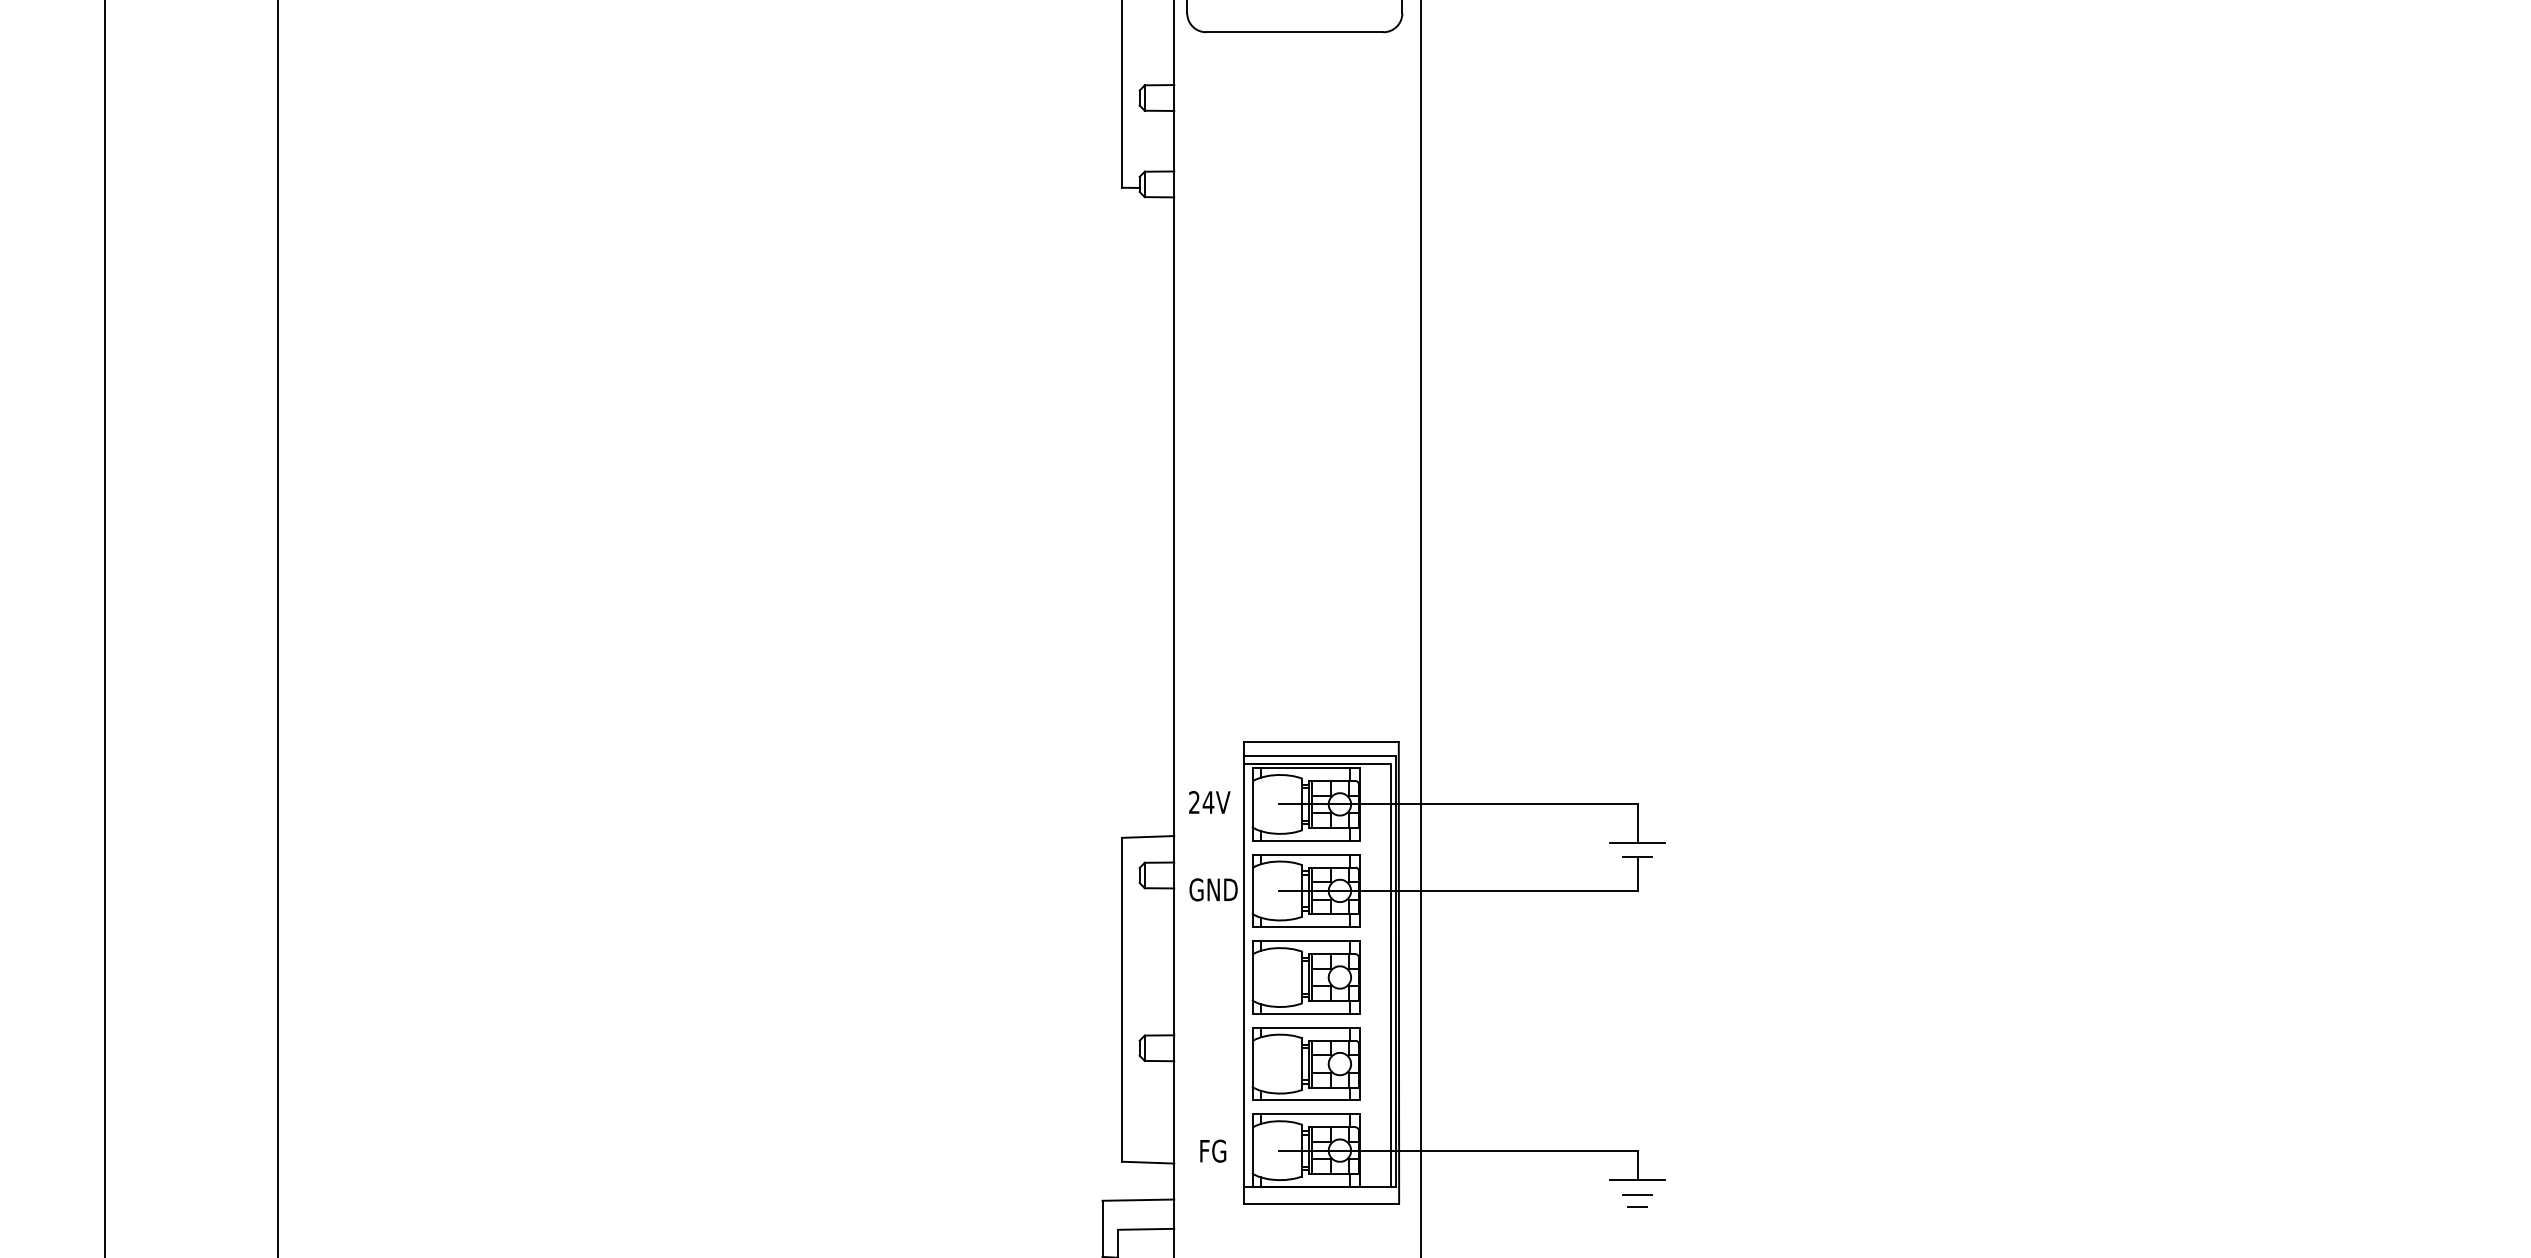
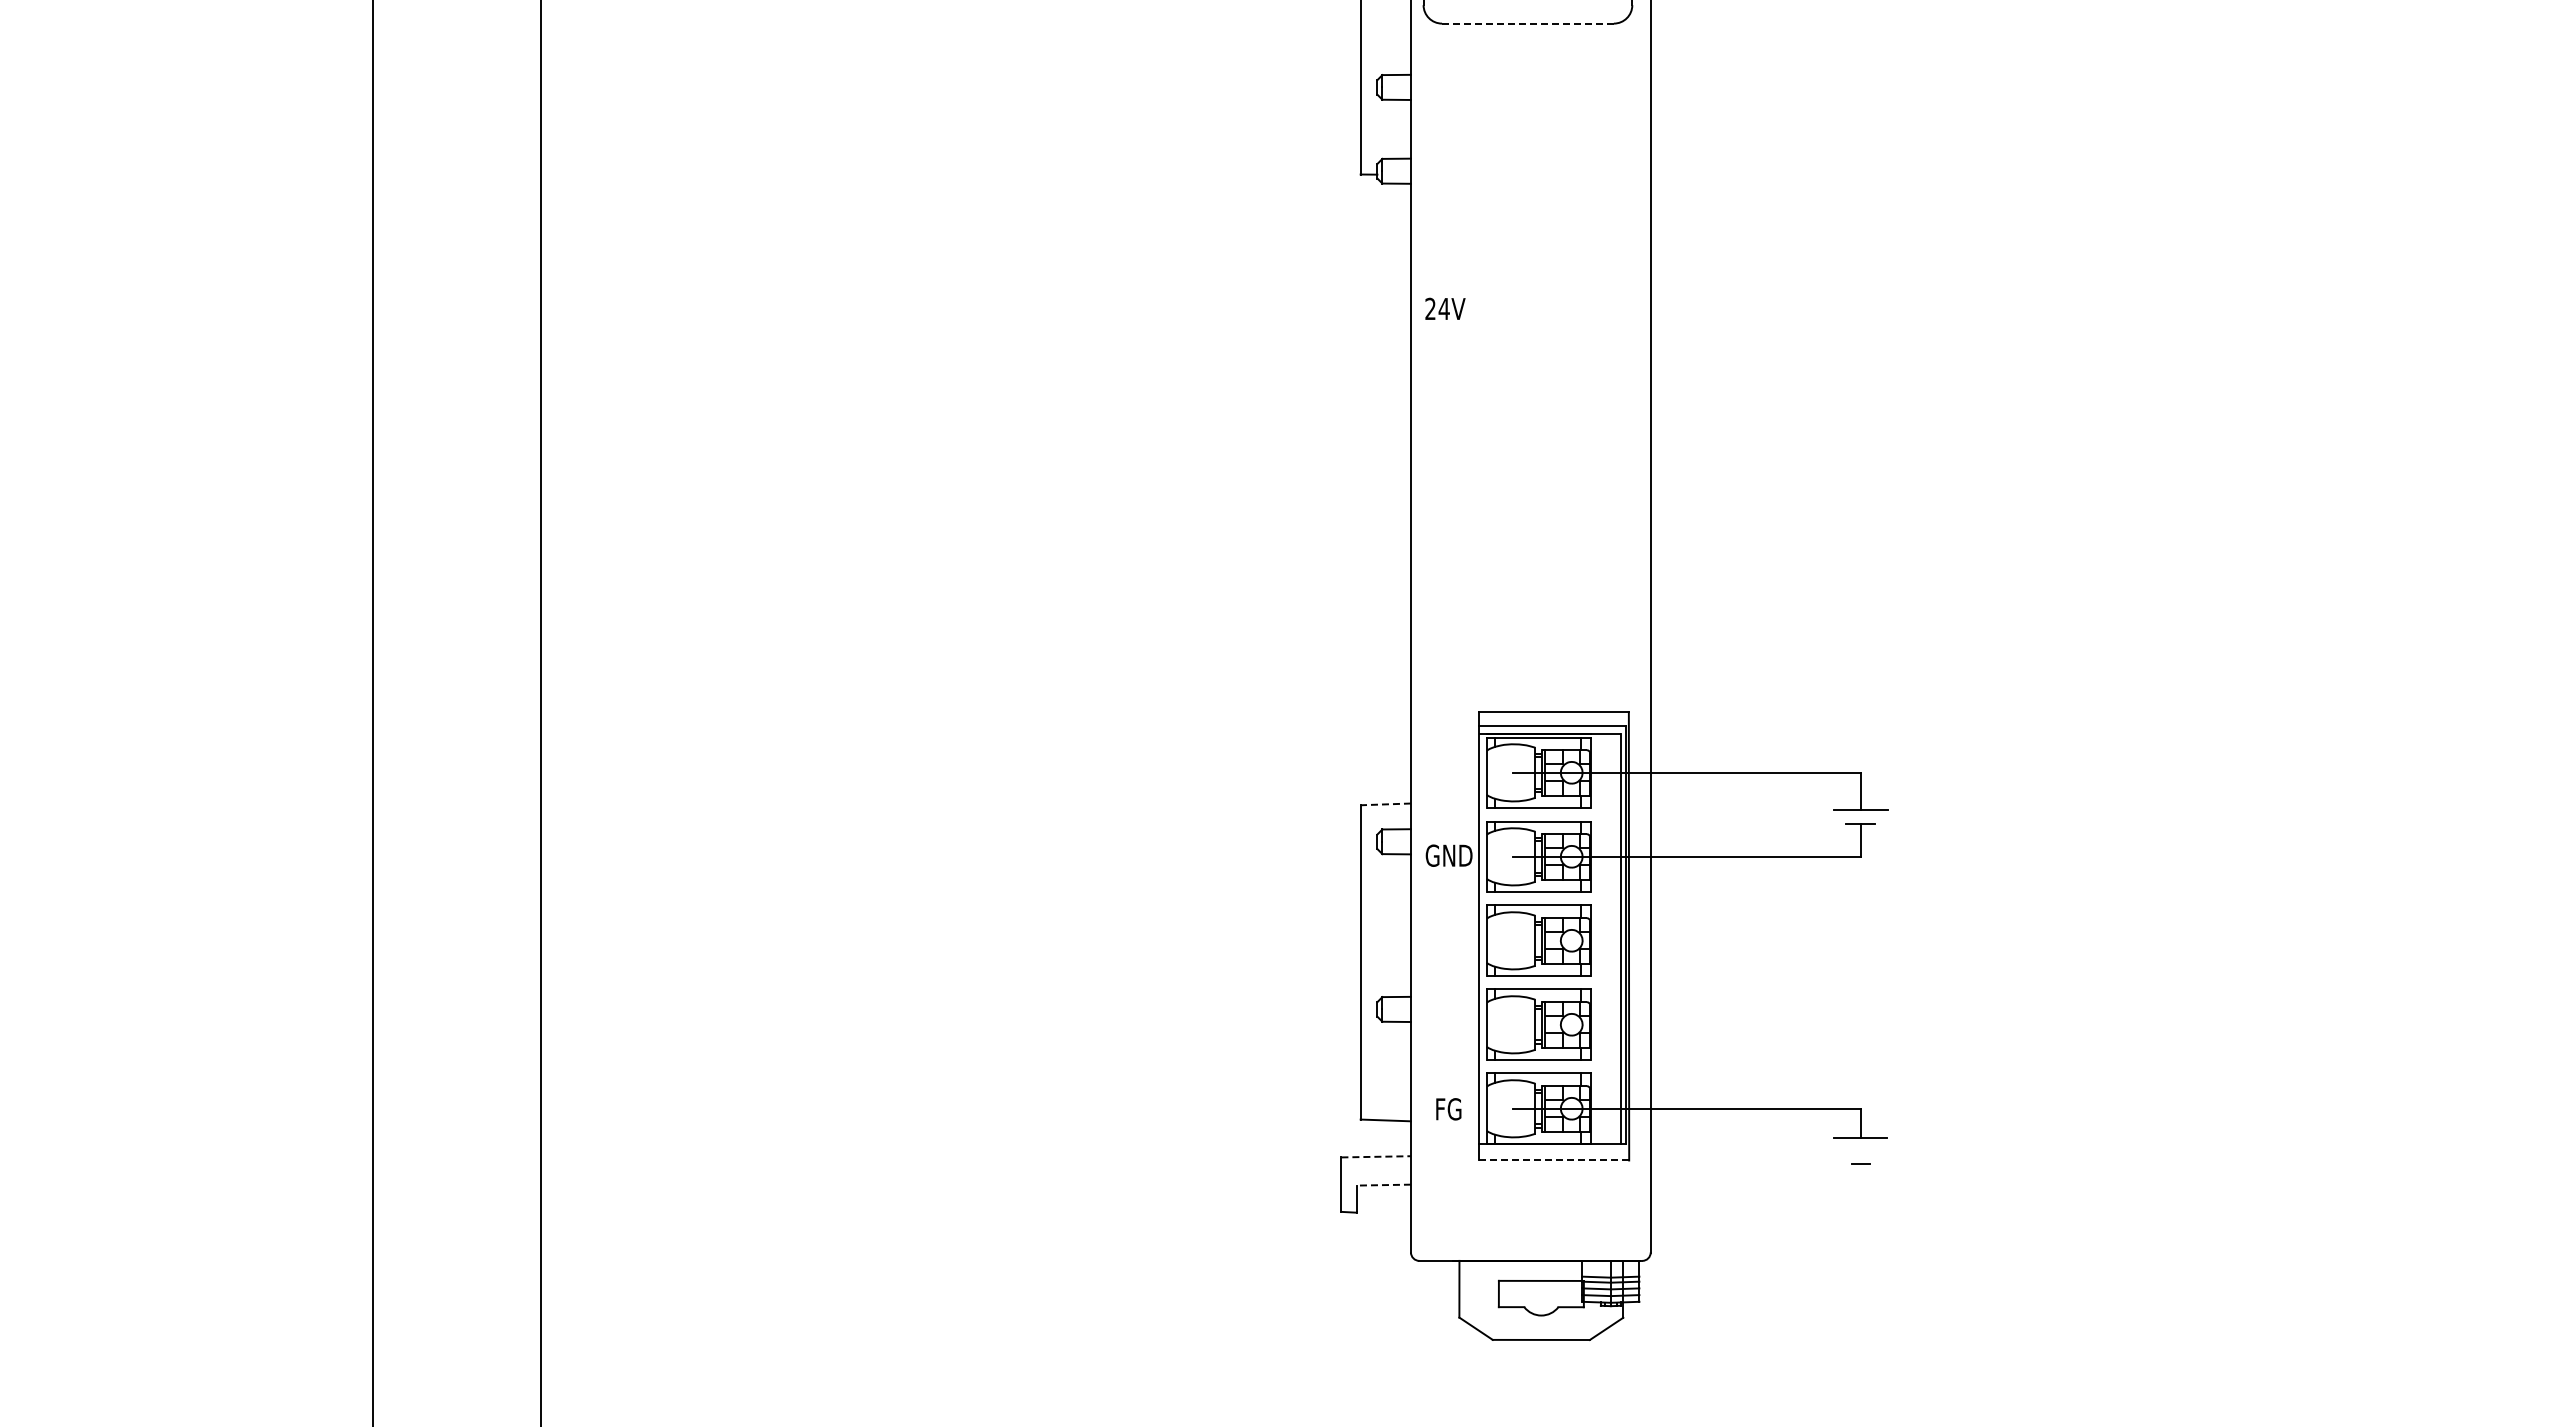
line: (1294, 32) -> (1527, 23), solid -> dashed
text: (1209, 802) -> (1445, 308), moved
line: (1147, 837) -> (1385, 804), solid -> dashed
line: (1637, 1194) -> (1860, 1151), removed
line: (1138, 1199) -> (1376, 1156), solid -> dashed
line: (1322, 1203) -> (1554, 1160), solid -> dashed
line: (1145, 1229) -> (1383, 1185), solid -> dashed

